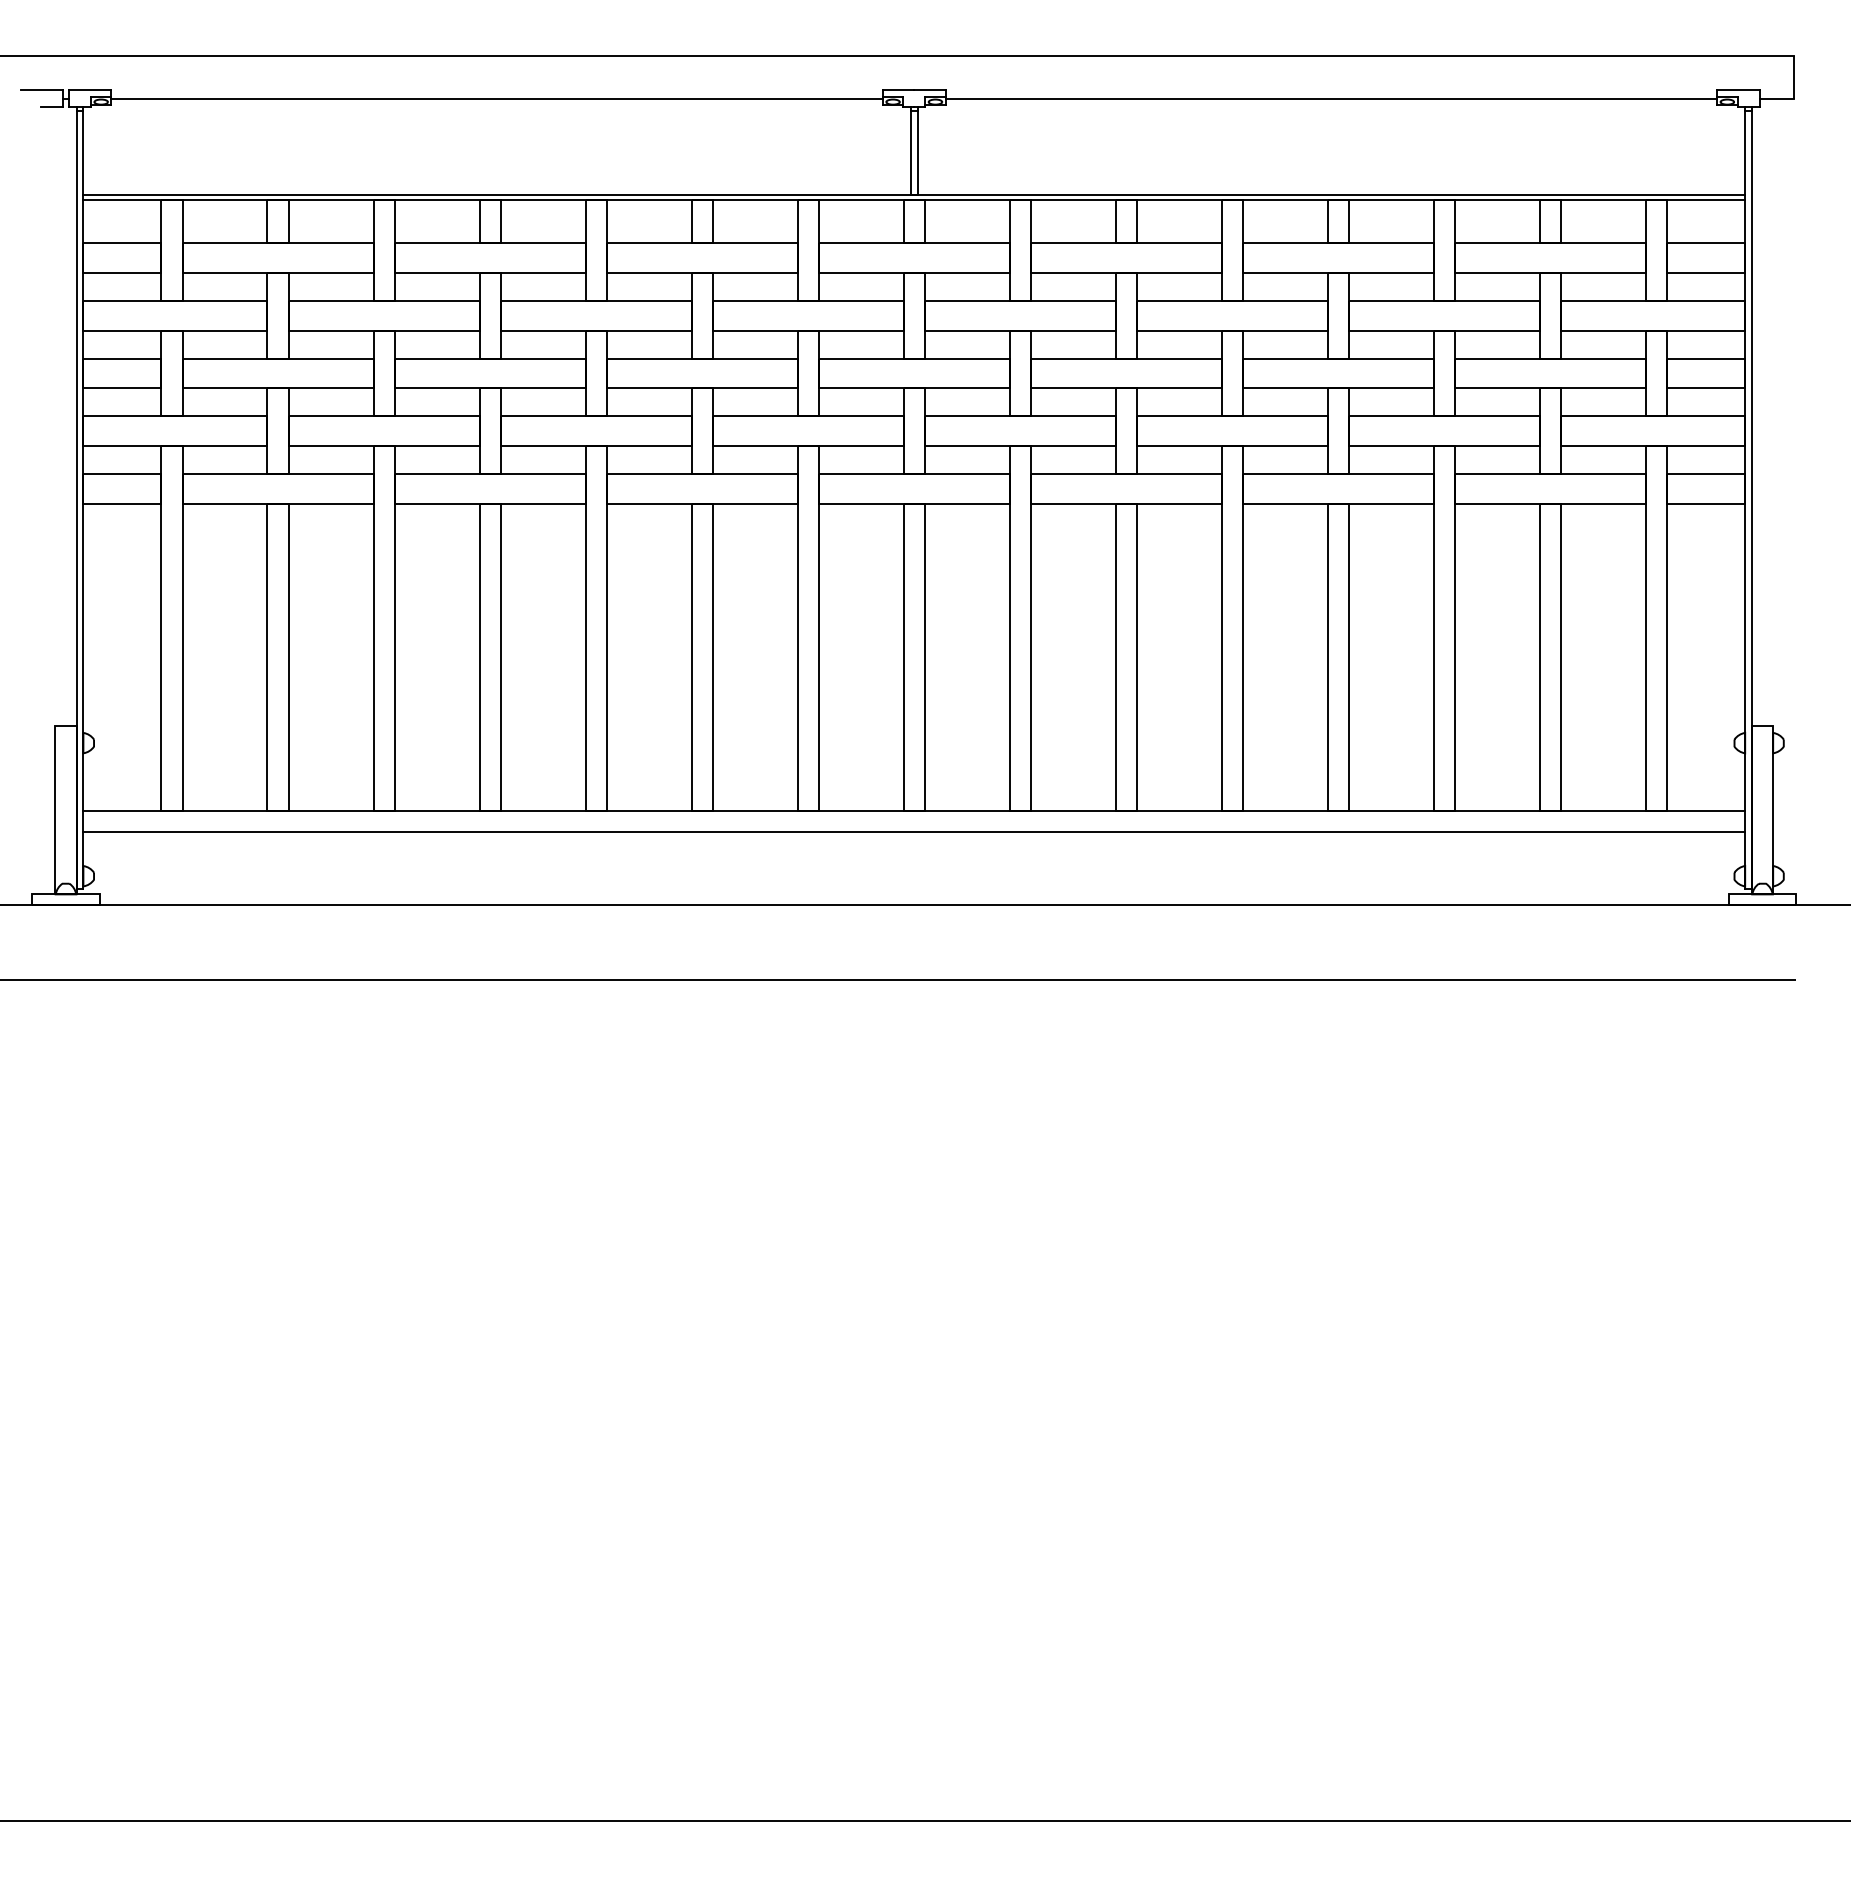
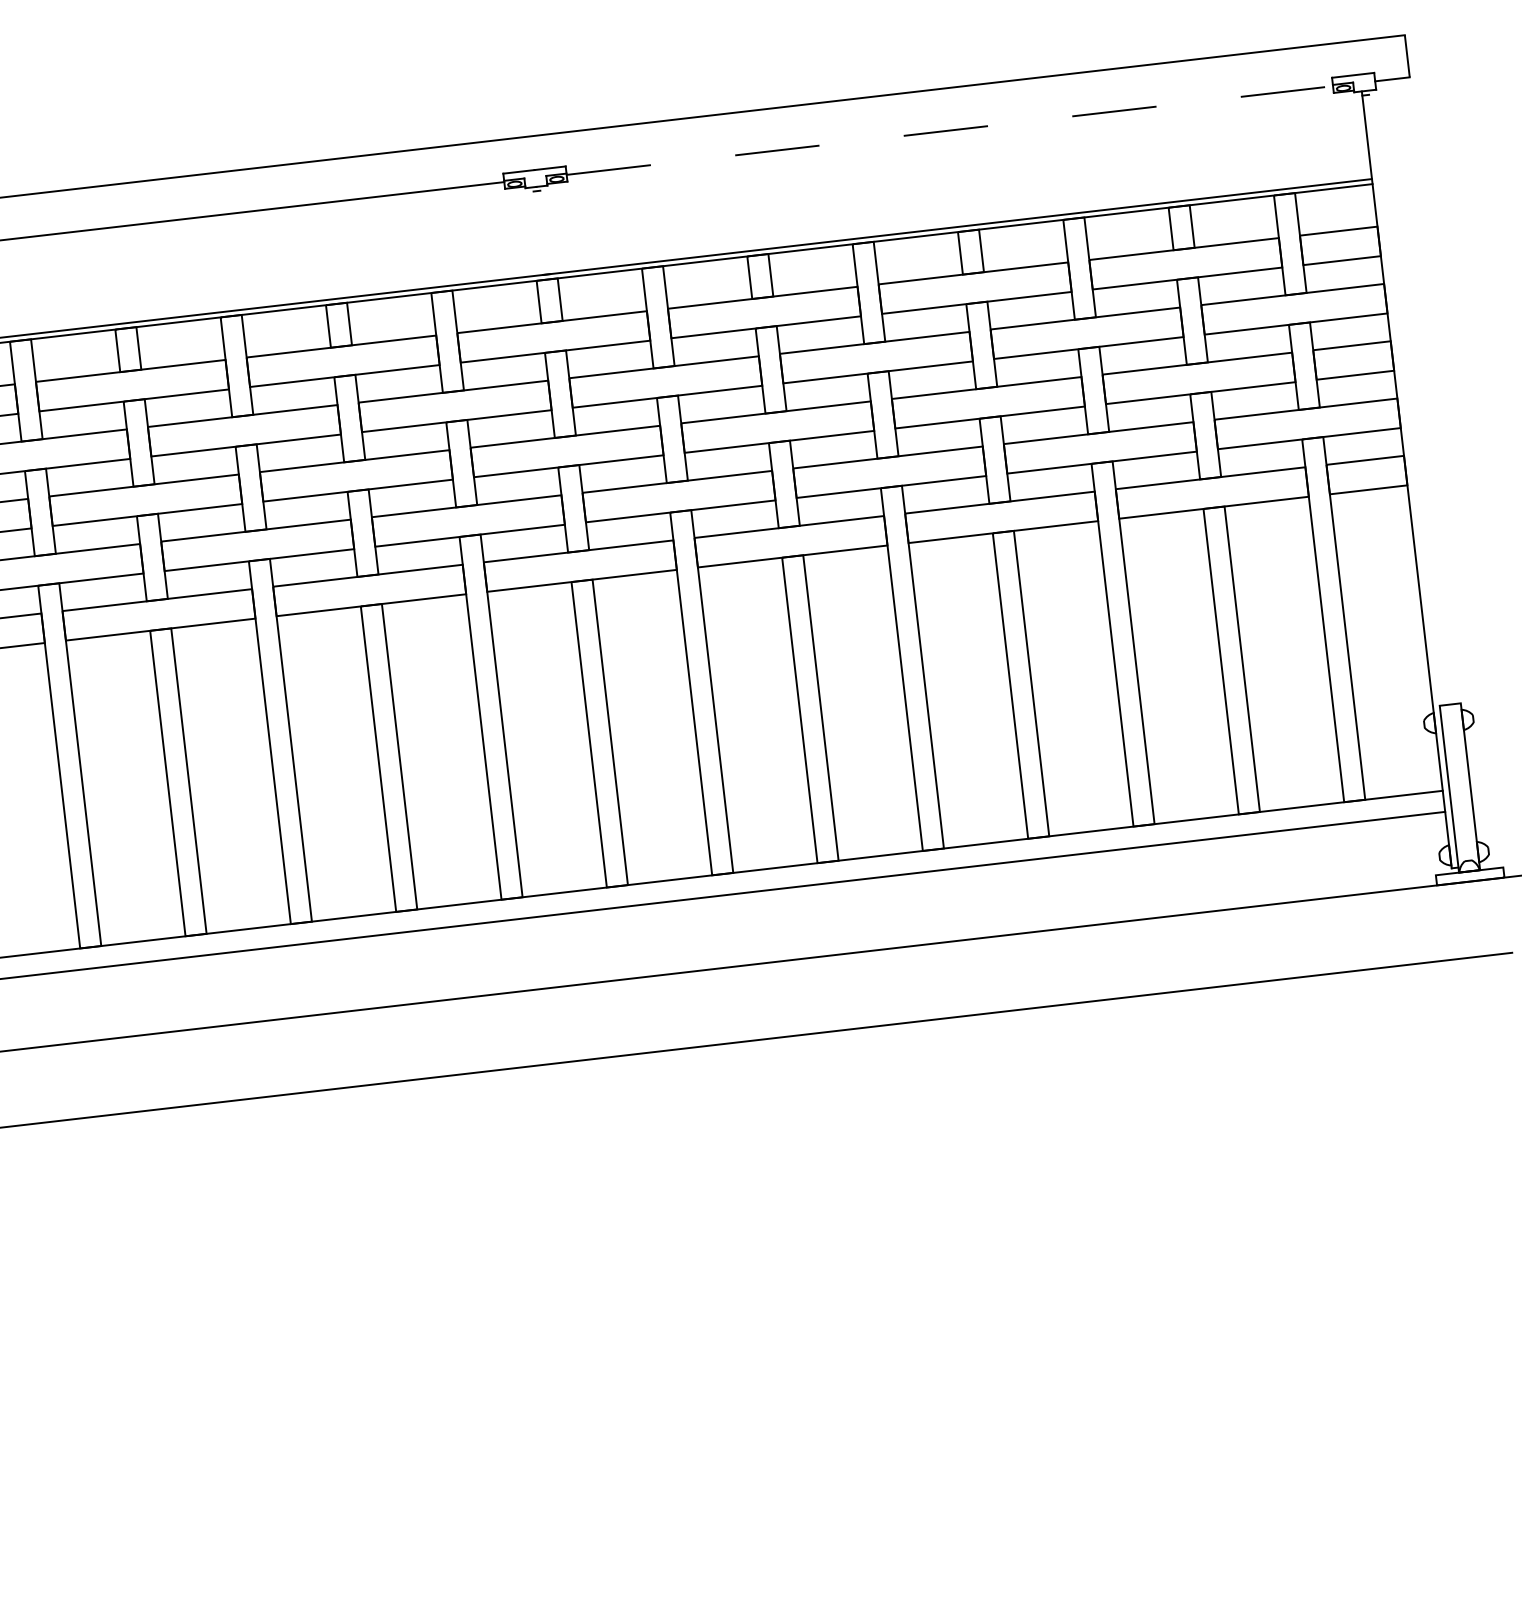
line: (1331, 98) -> (949, 130), solid -> dashed
line: (910, 151) -> (537, 231), removed
line: (917, 151) -> (544, 230), removed
line: (1751, 498) -> (1413, 479), removed

